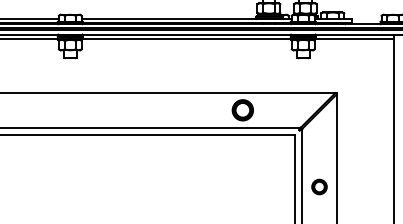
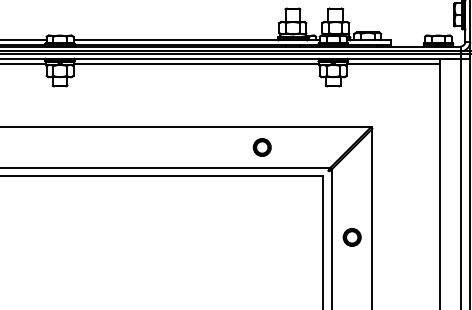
part: (242, 110) -> (261, 147), size x0.71

